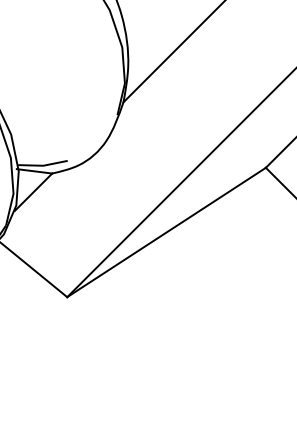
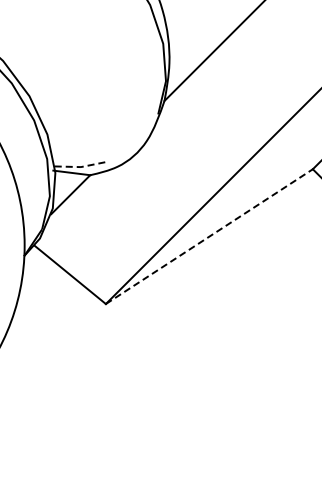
line: (42, 166) -> (80, 167), solid -> dashed
line: (166, 232) -> (209, 236), solid -> dashed

